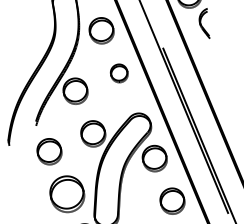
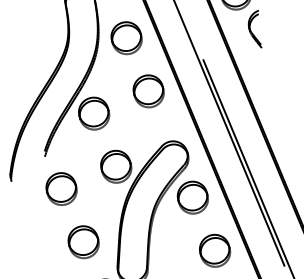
part: (119, 73) -> (148, 91), size x1.43
part: (67, 194) -> (83, 242), size x0.71

